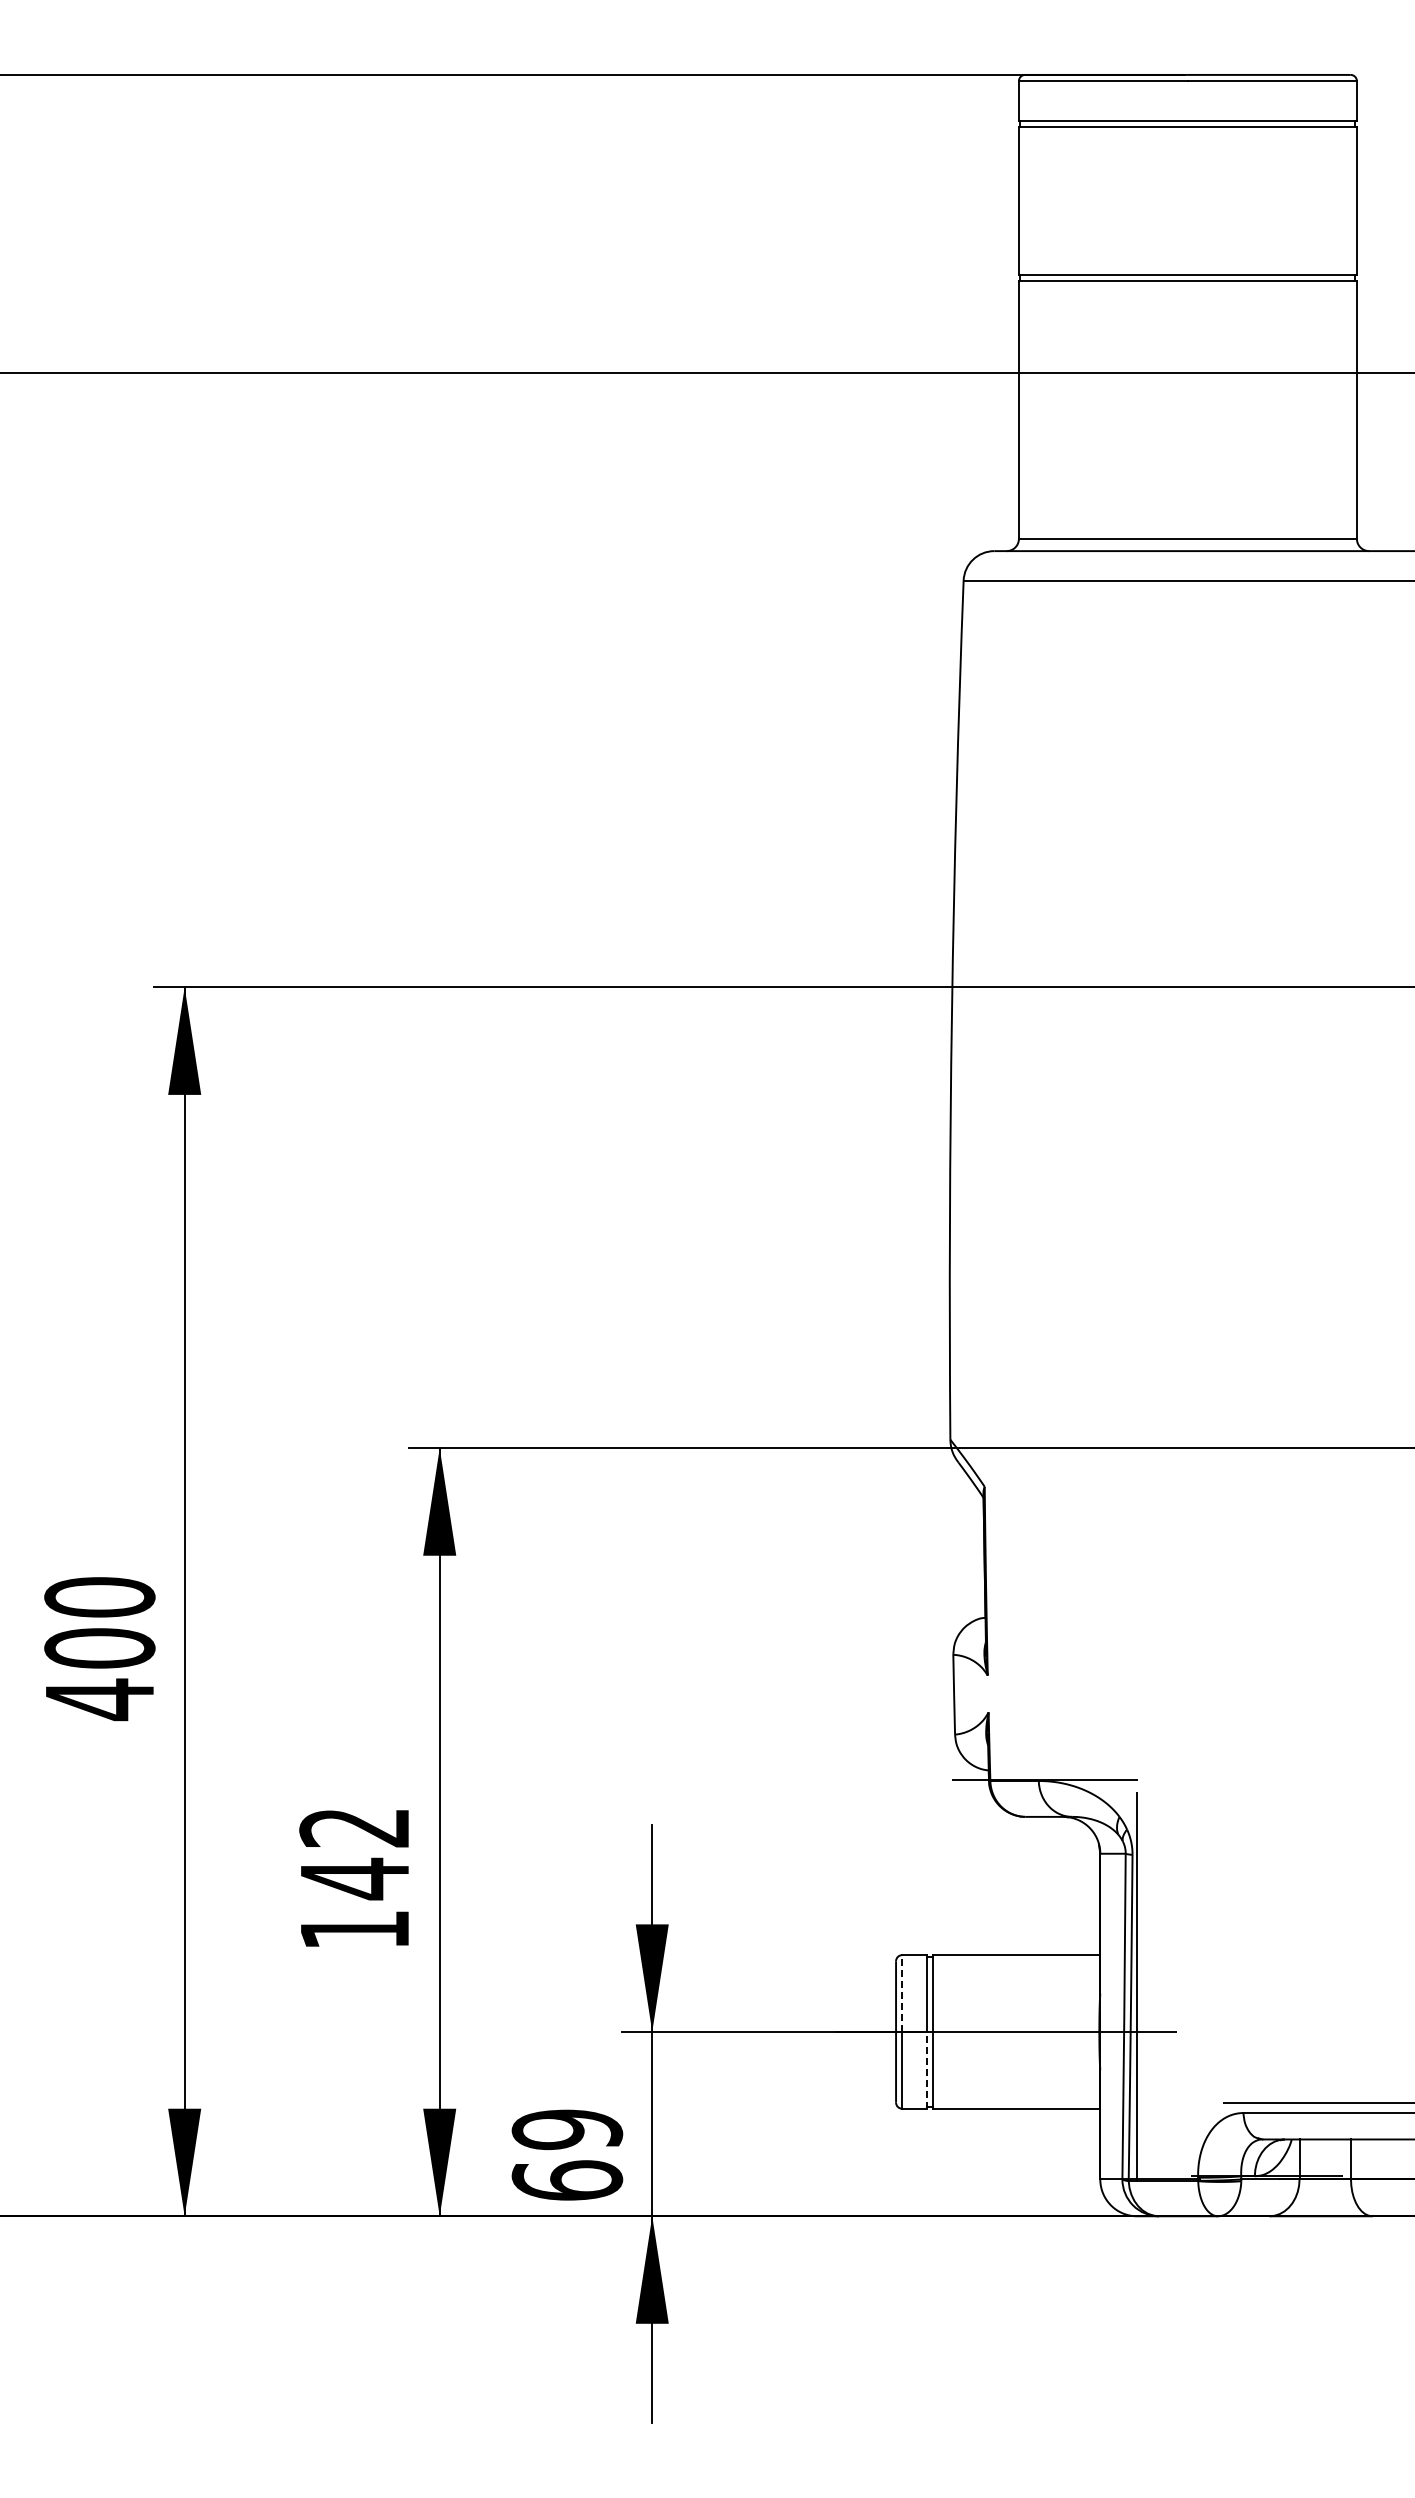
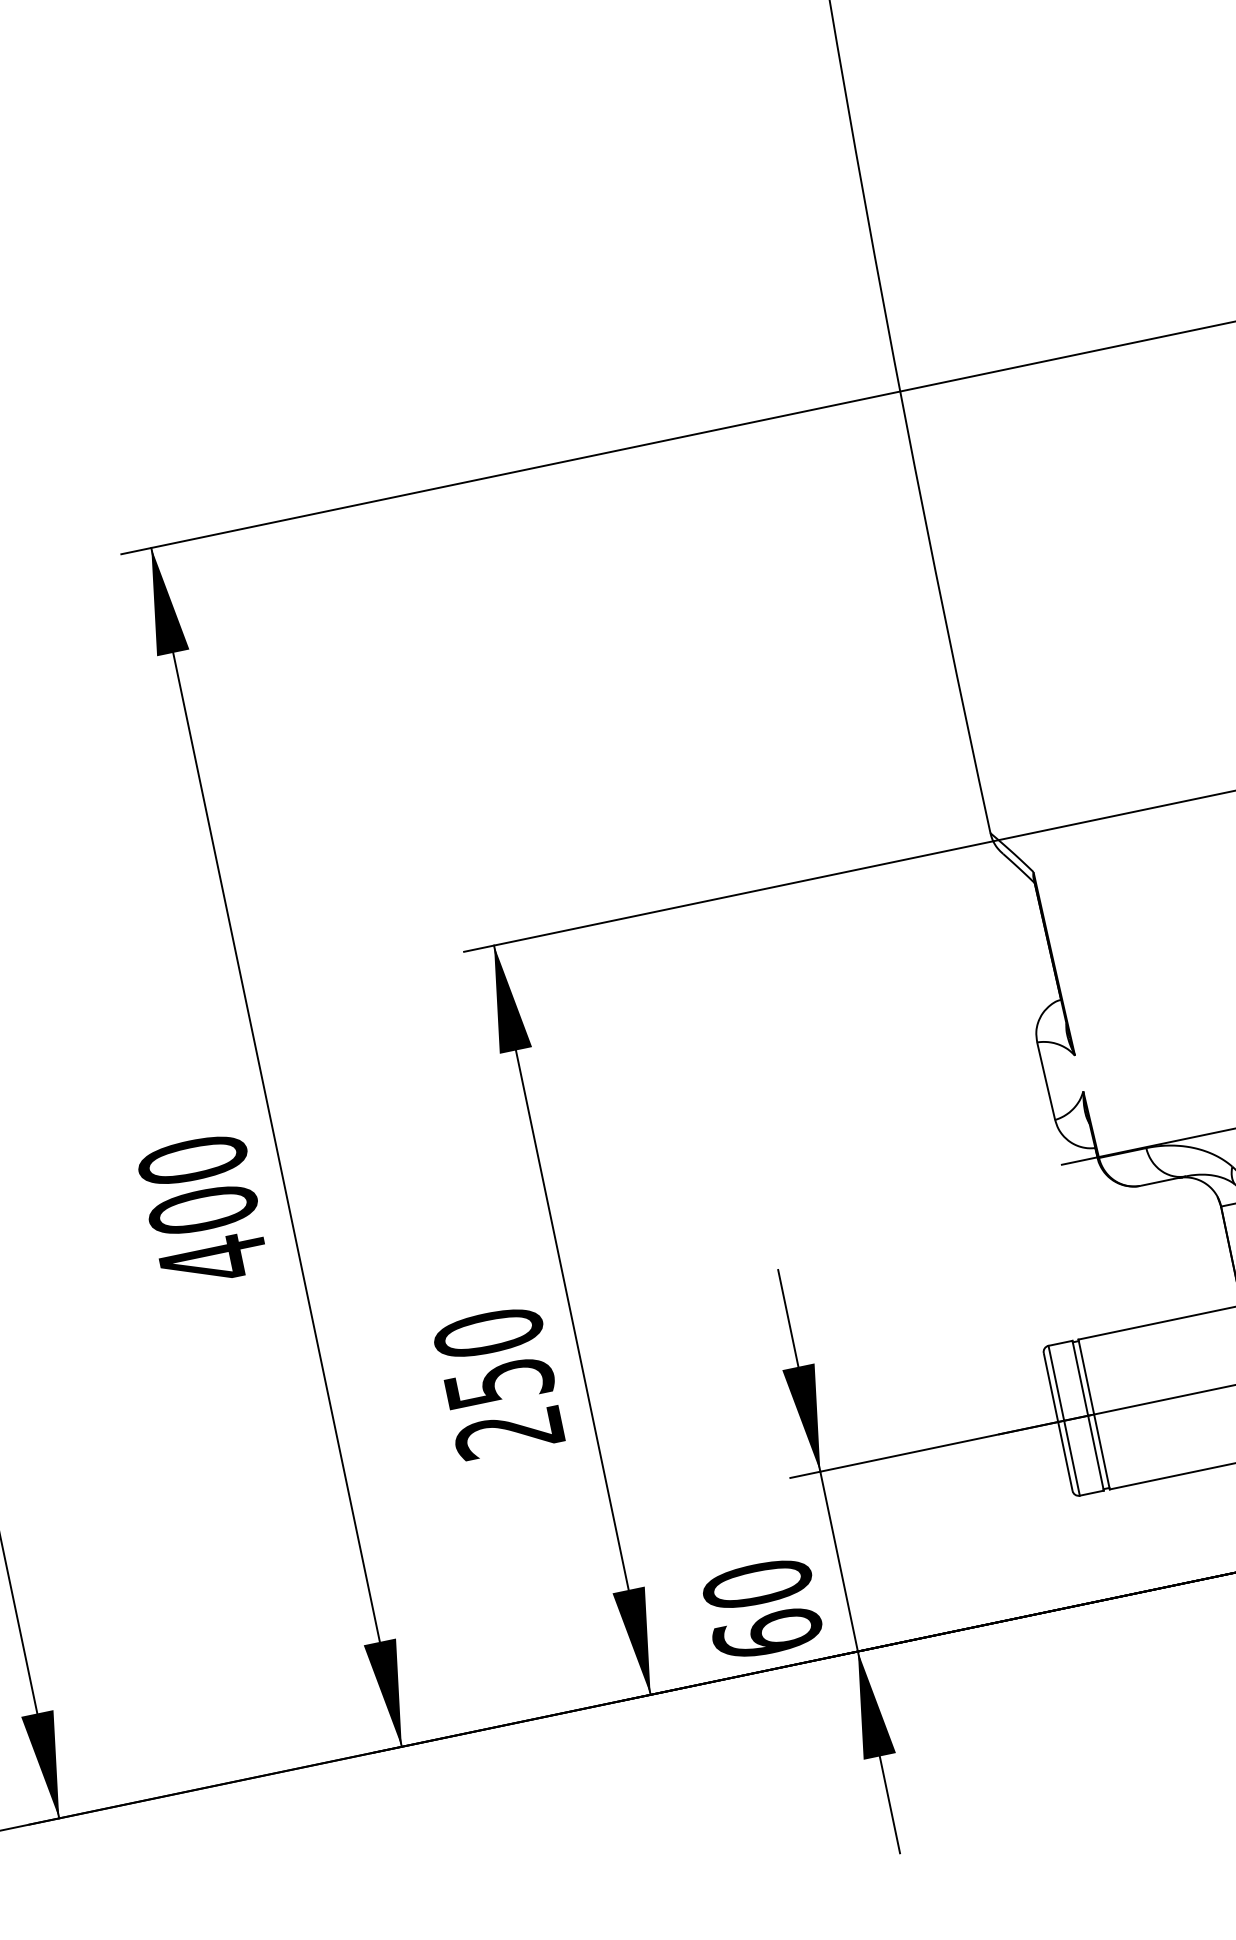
text: (354, 1878) -> (498, 1382), 142 -> 250
line: (902, 1993) -> (1056, 1383), dashed -> solid
line: (926, 2069) -> (1095, 1452), dashed -> solid
text: (567, 2129) -> (757, 1584), 69 -> 60

